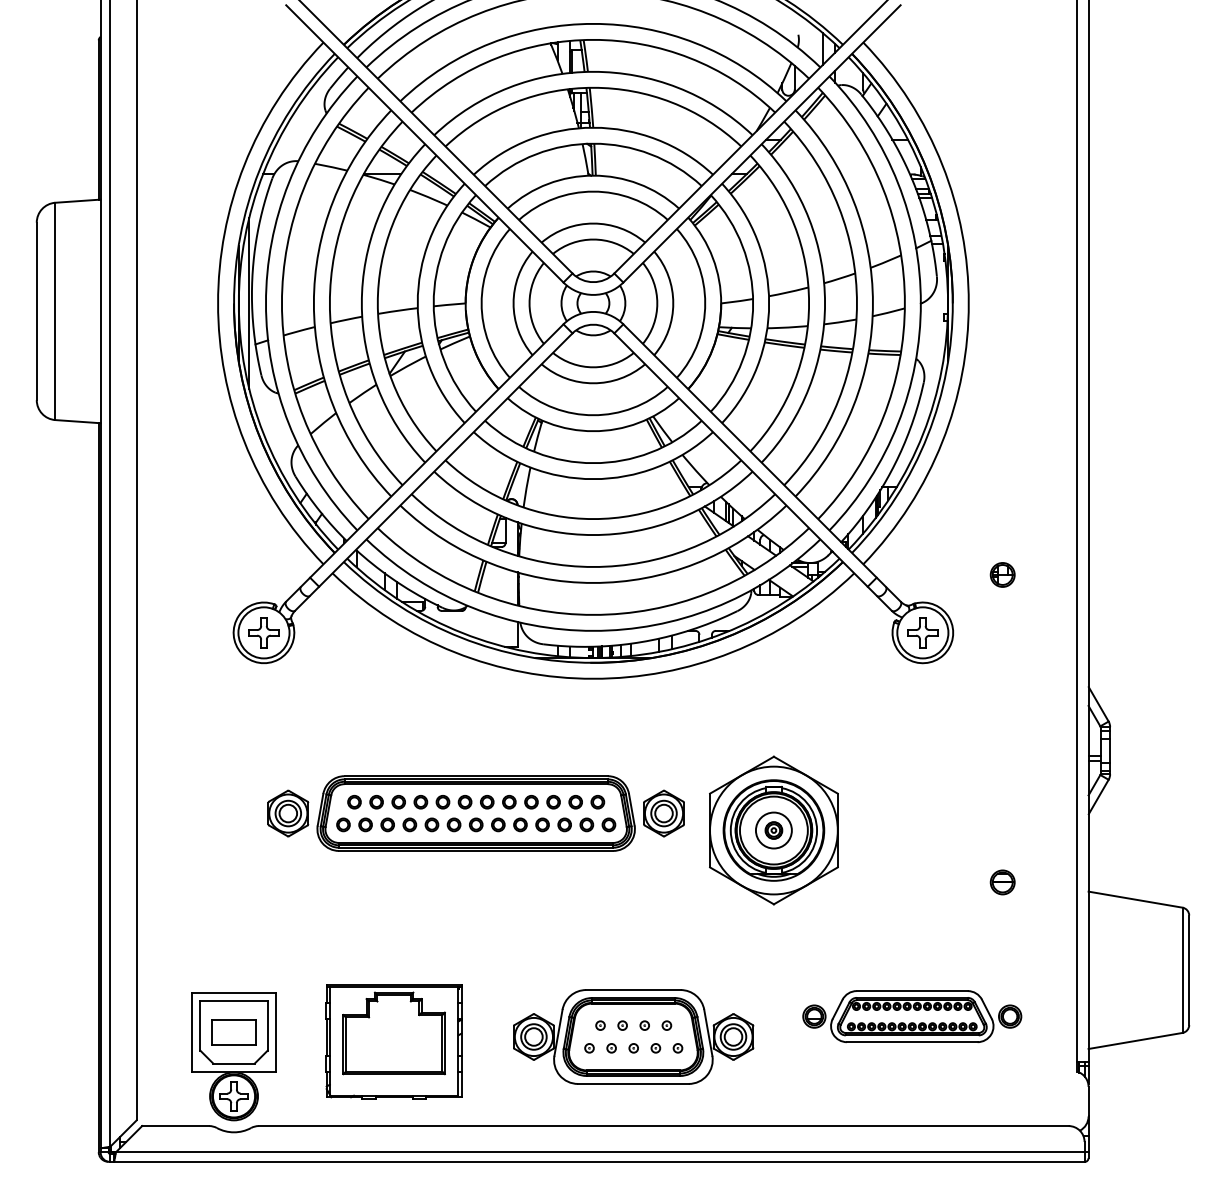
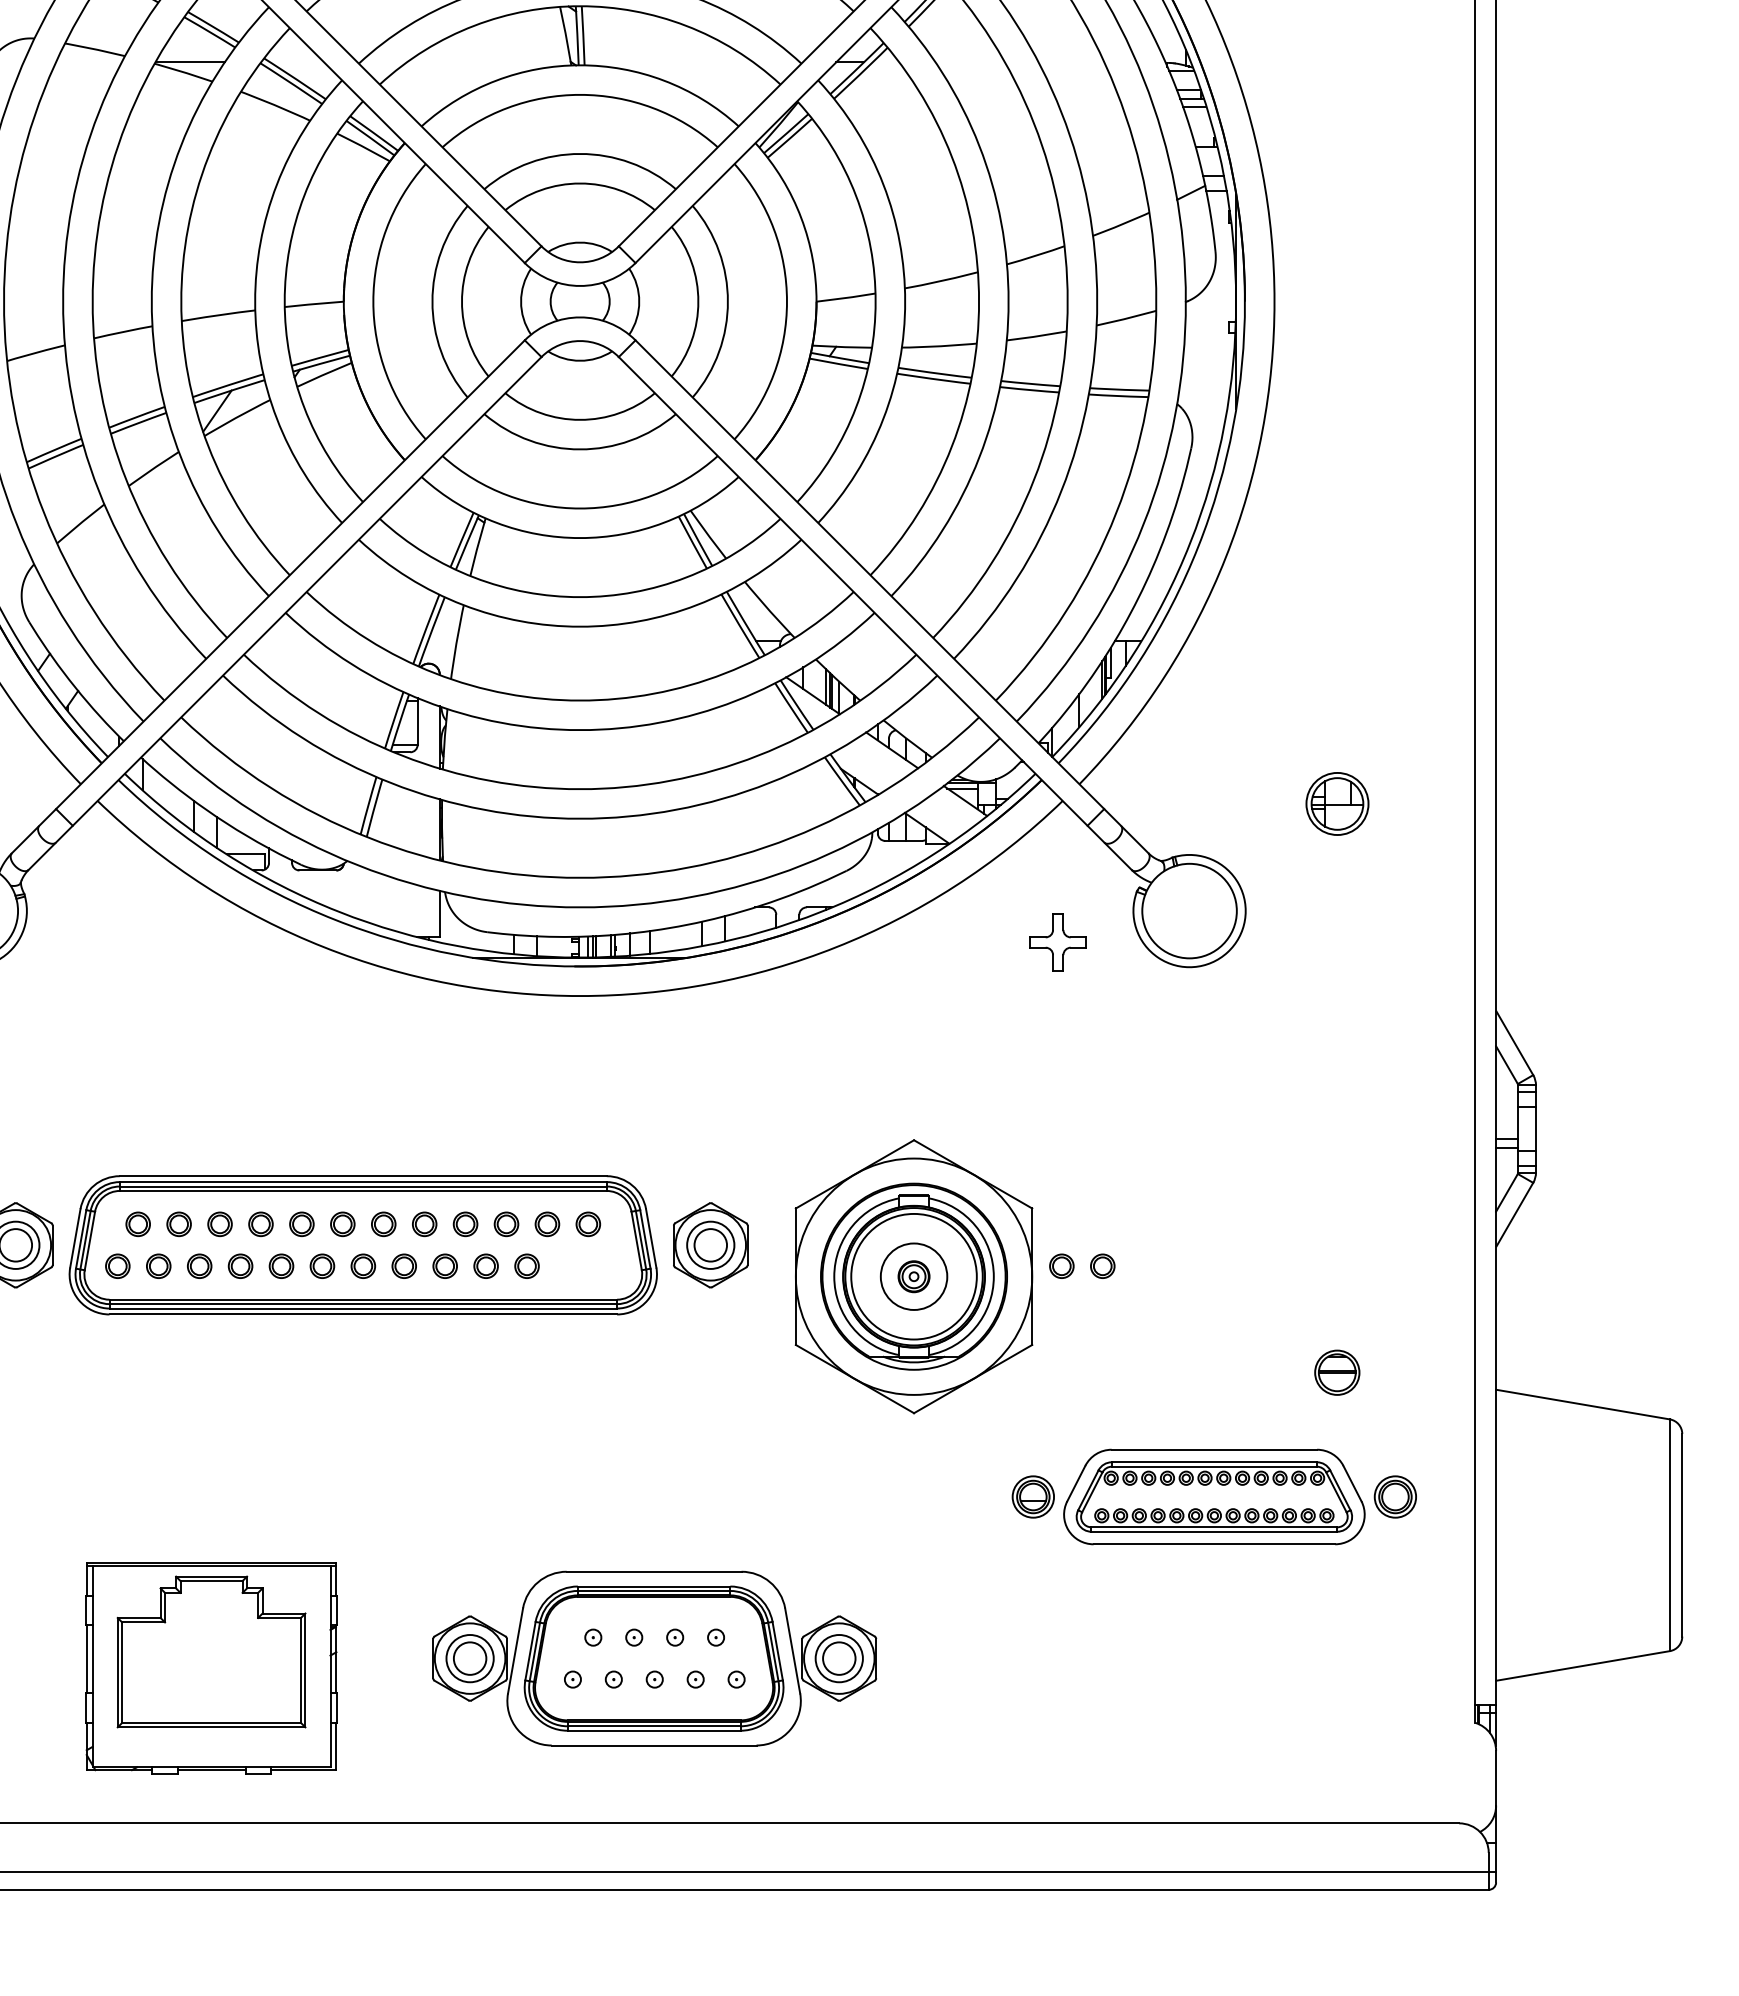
part: (1002, 574) -> (1336, 803), size x1.4
part: (922, 632) -> (1057, 941), moved
part: (597, 824) -> (1081, 1265), moved
part: (912, 1016) -> (1214, 1496), moved

